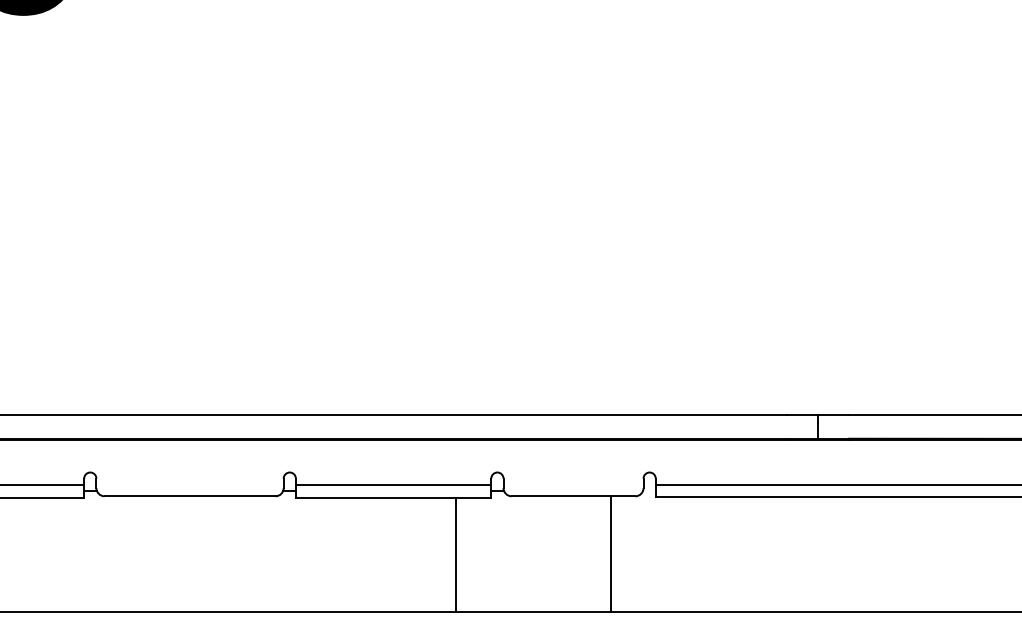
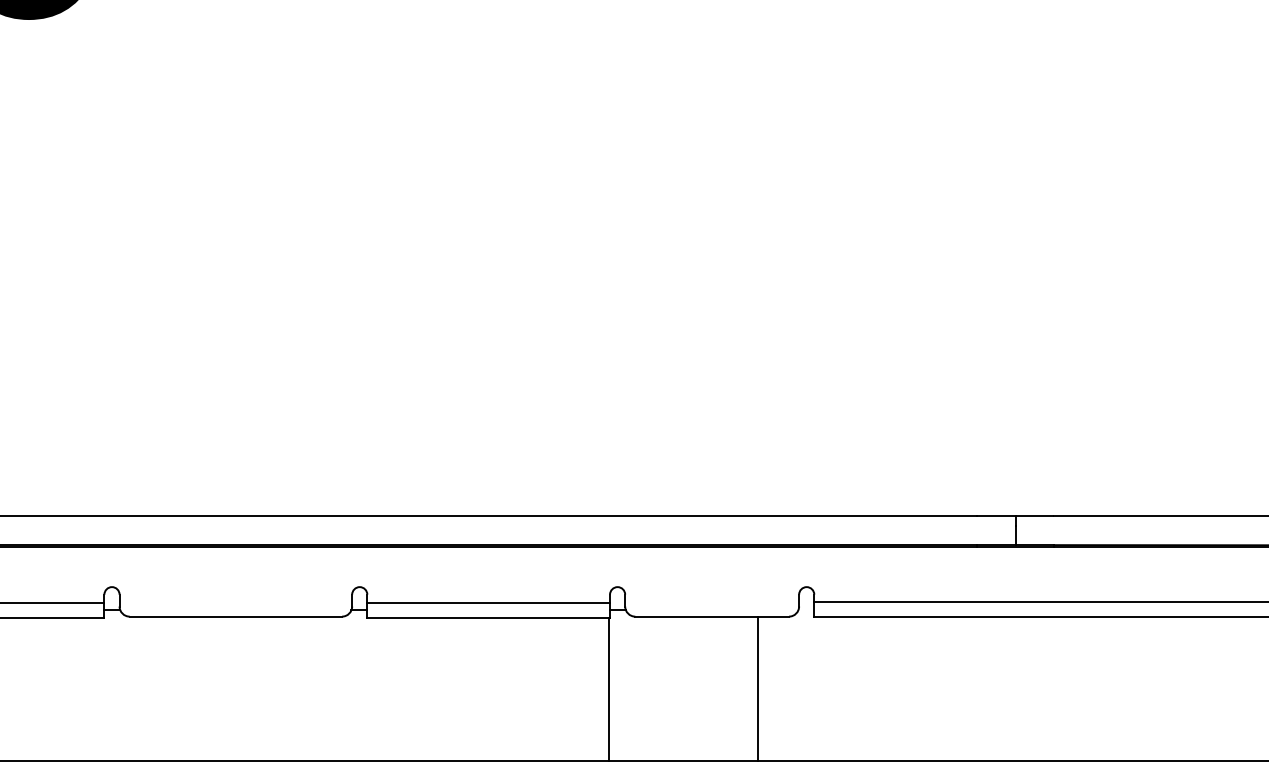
line: (456, 554) -> (609, 688), moved

